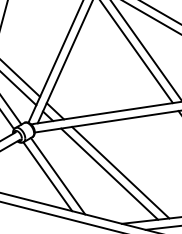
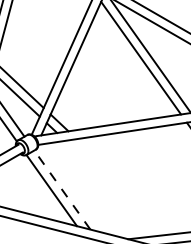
line: (120, 172) -> (126, 186), removed
line: (109, 173) -> (115, 187), removed
line: (58, 175) -> (62, 189), solid -> dashed

